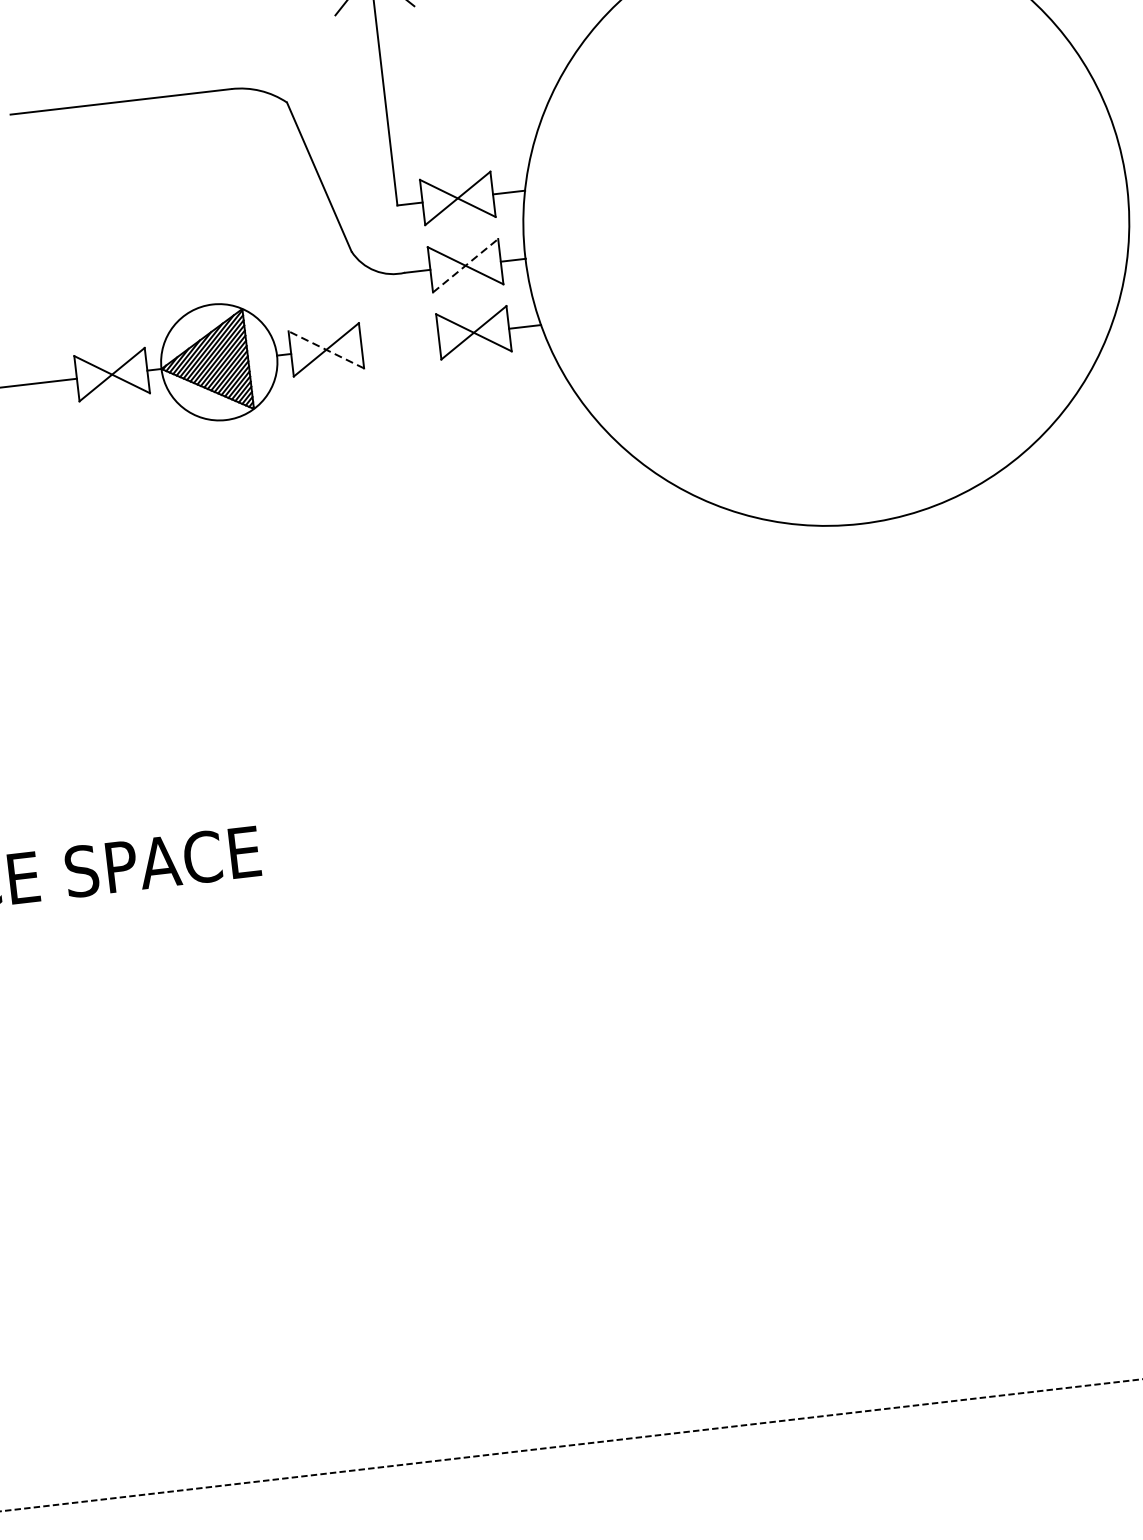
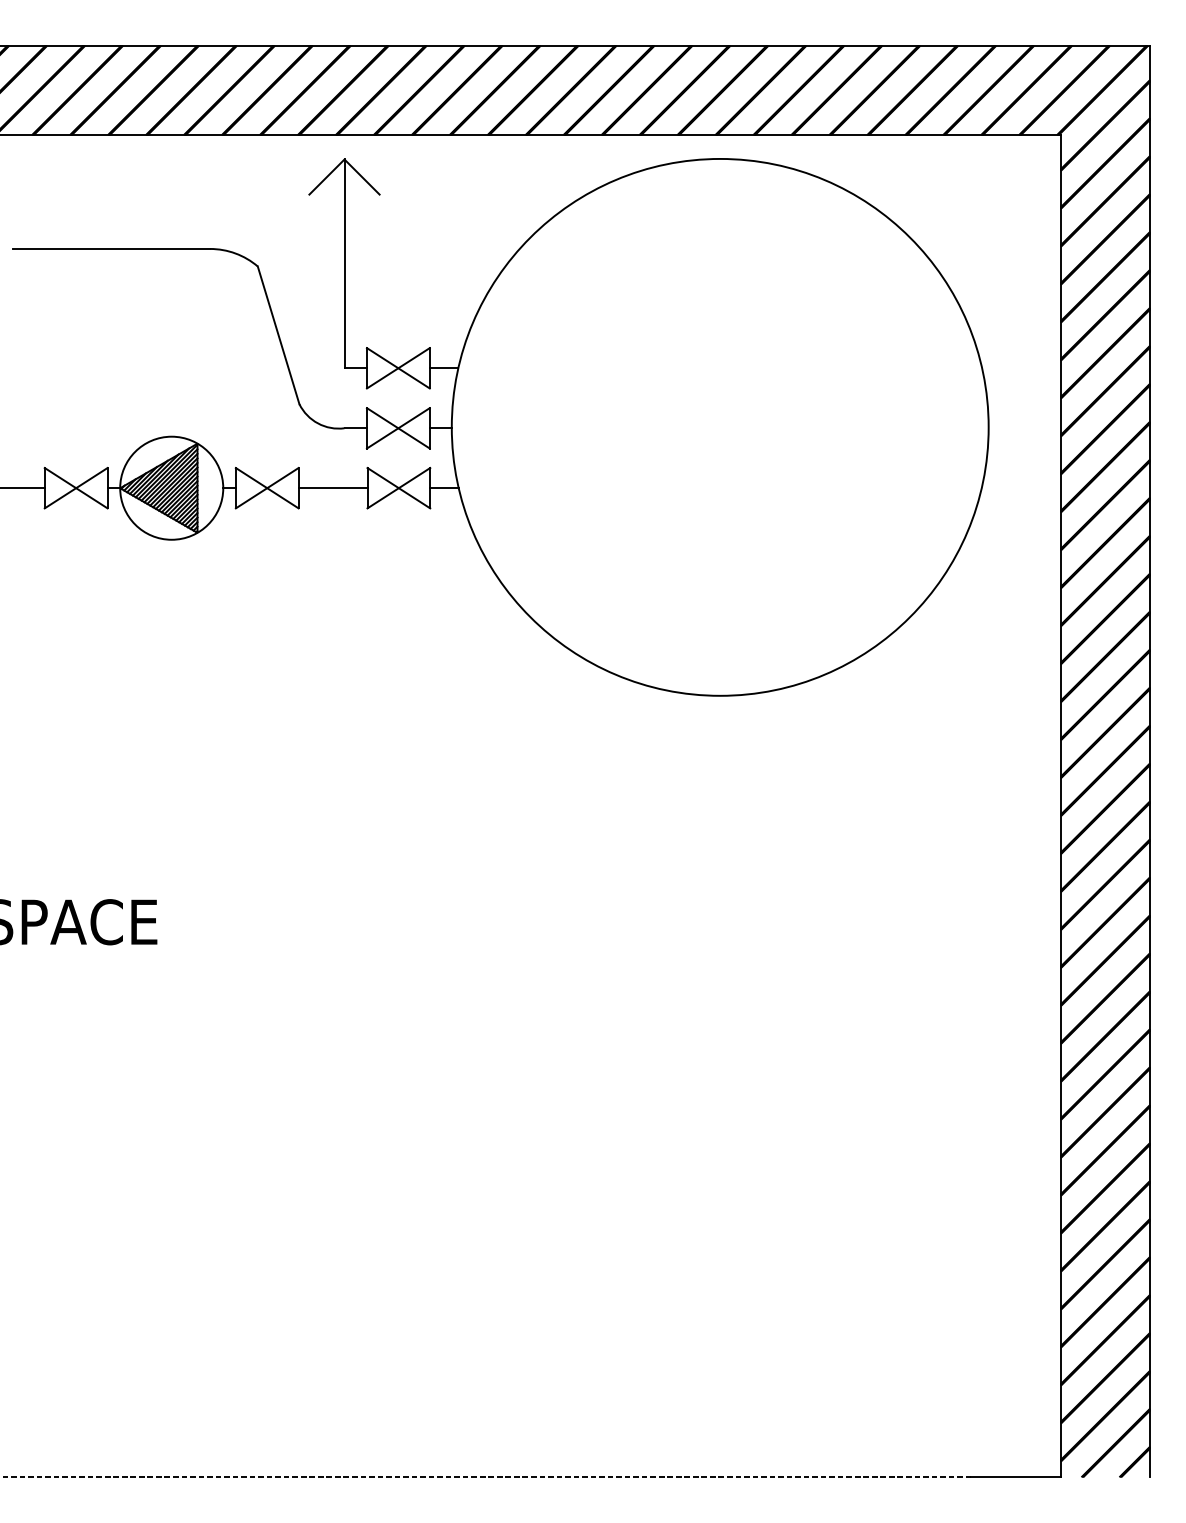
line: (465, 265) -> (398, 428), dashed -> solid
line: (399, 341) -> (332, 488), added
line: (325, 349) -> (266, 487), dashed -> solid

